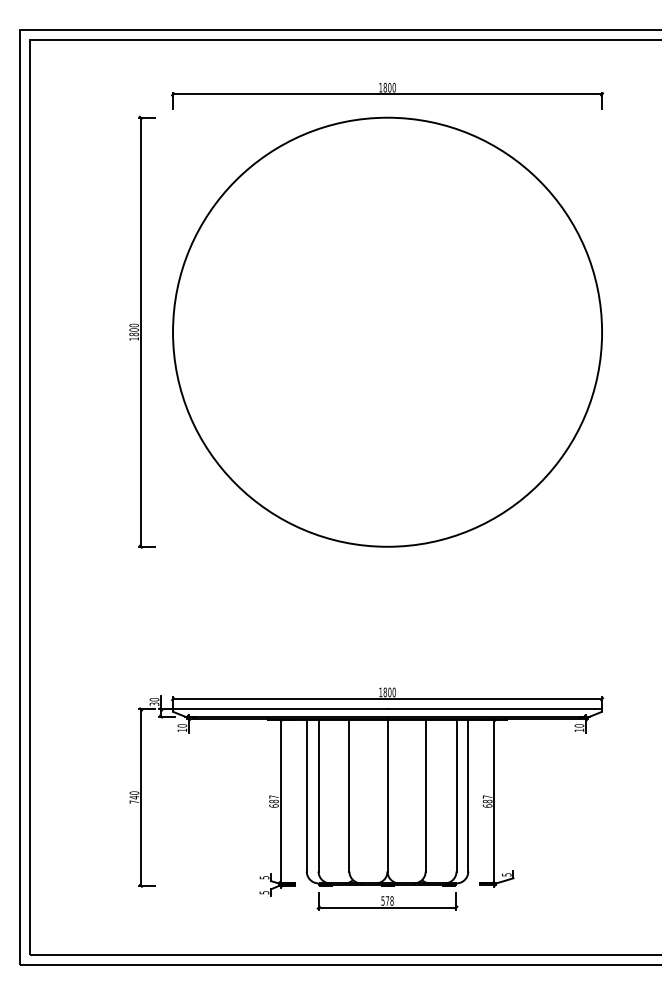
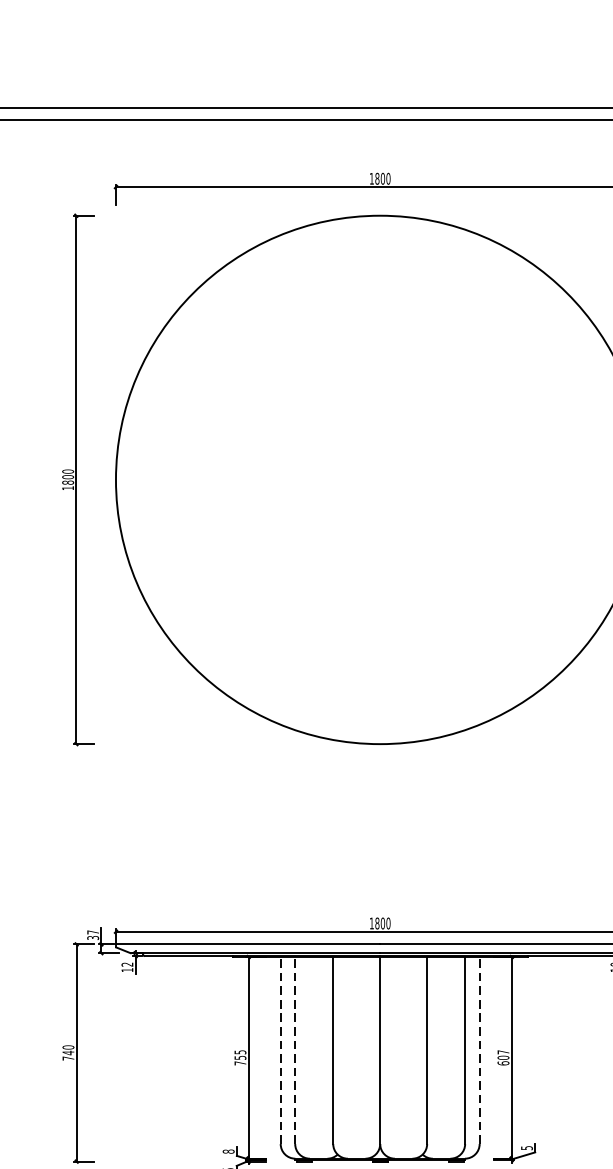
text: (154, 699) -> (93, 932), 30 -> 37
text: (181, 725) -> (126, 964), 10 -> 12
line: (306, 795) -> (280, 1050), solid -> dashed
line: (318, 795) -> (295, 1050), solid -> dashed
line: (468, 795) -> (479, 1050), solid -> dashed
text: (273, 801) -> (239, 1057), 687 -> 755
text: (487, 801) -> (503, 1057), 687 -> 607
text: (264, 877) -> (228, 1151), 5 -> 8

